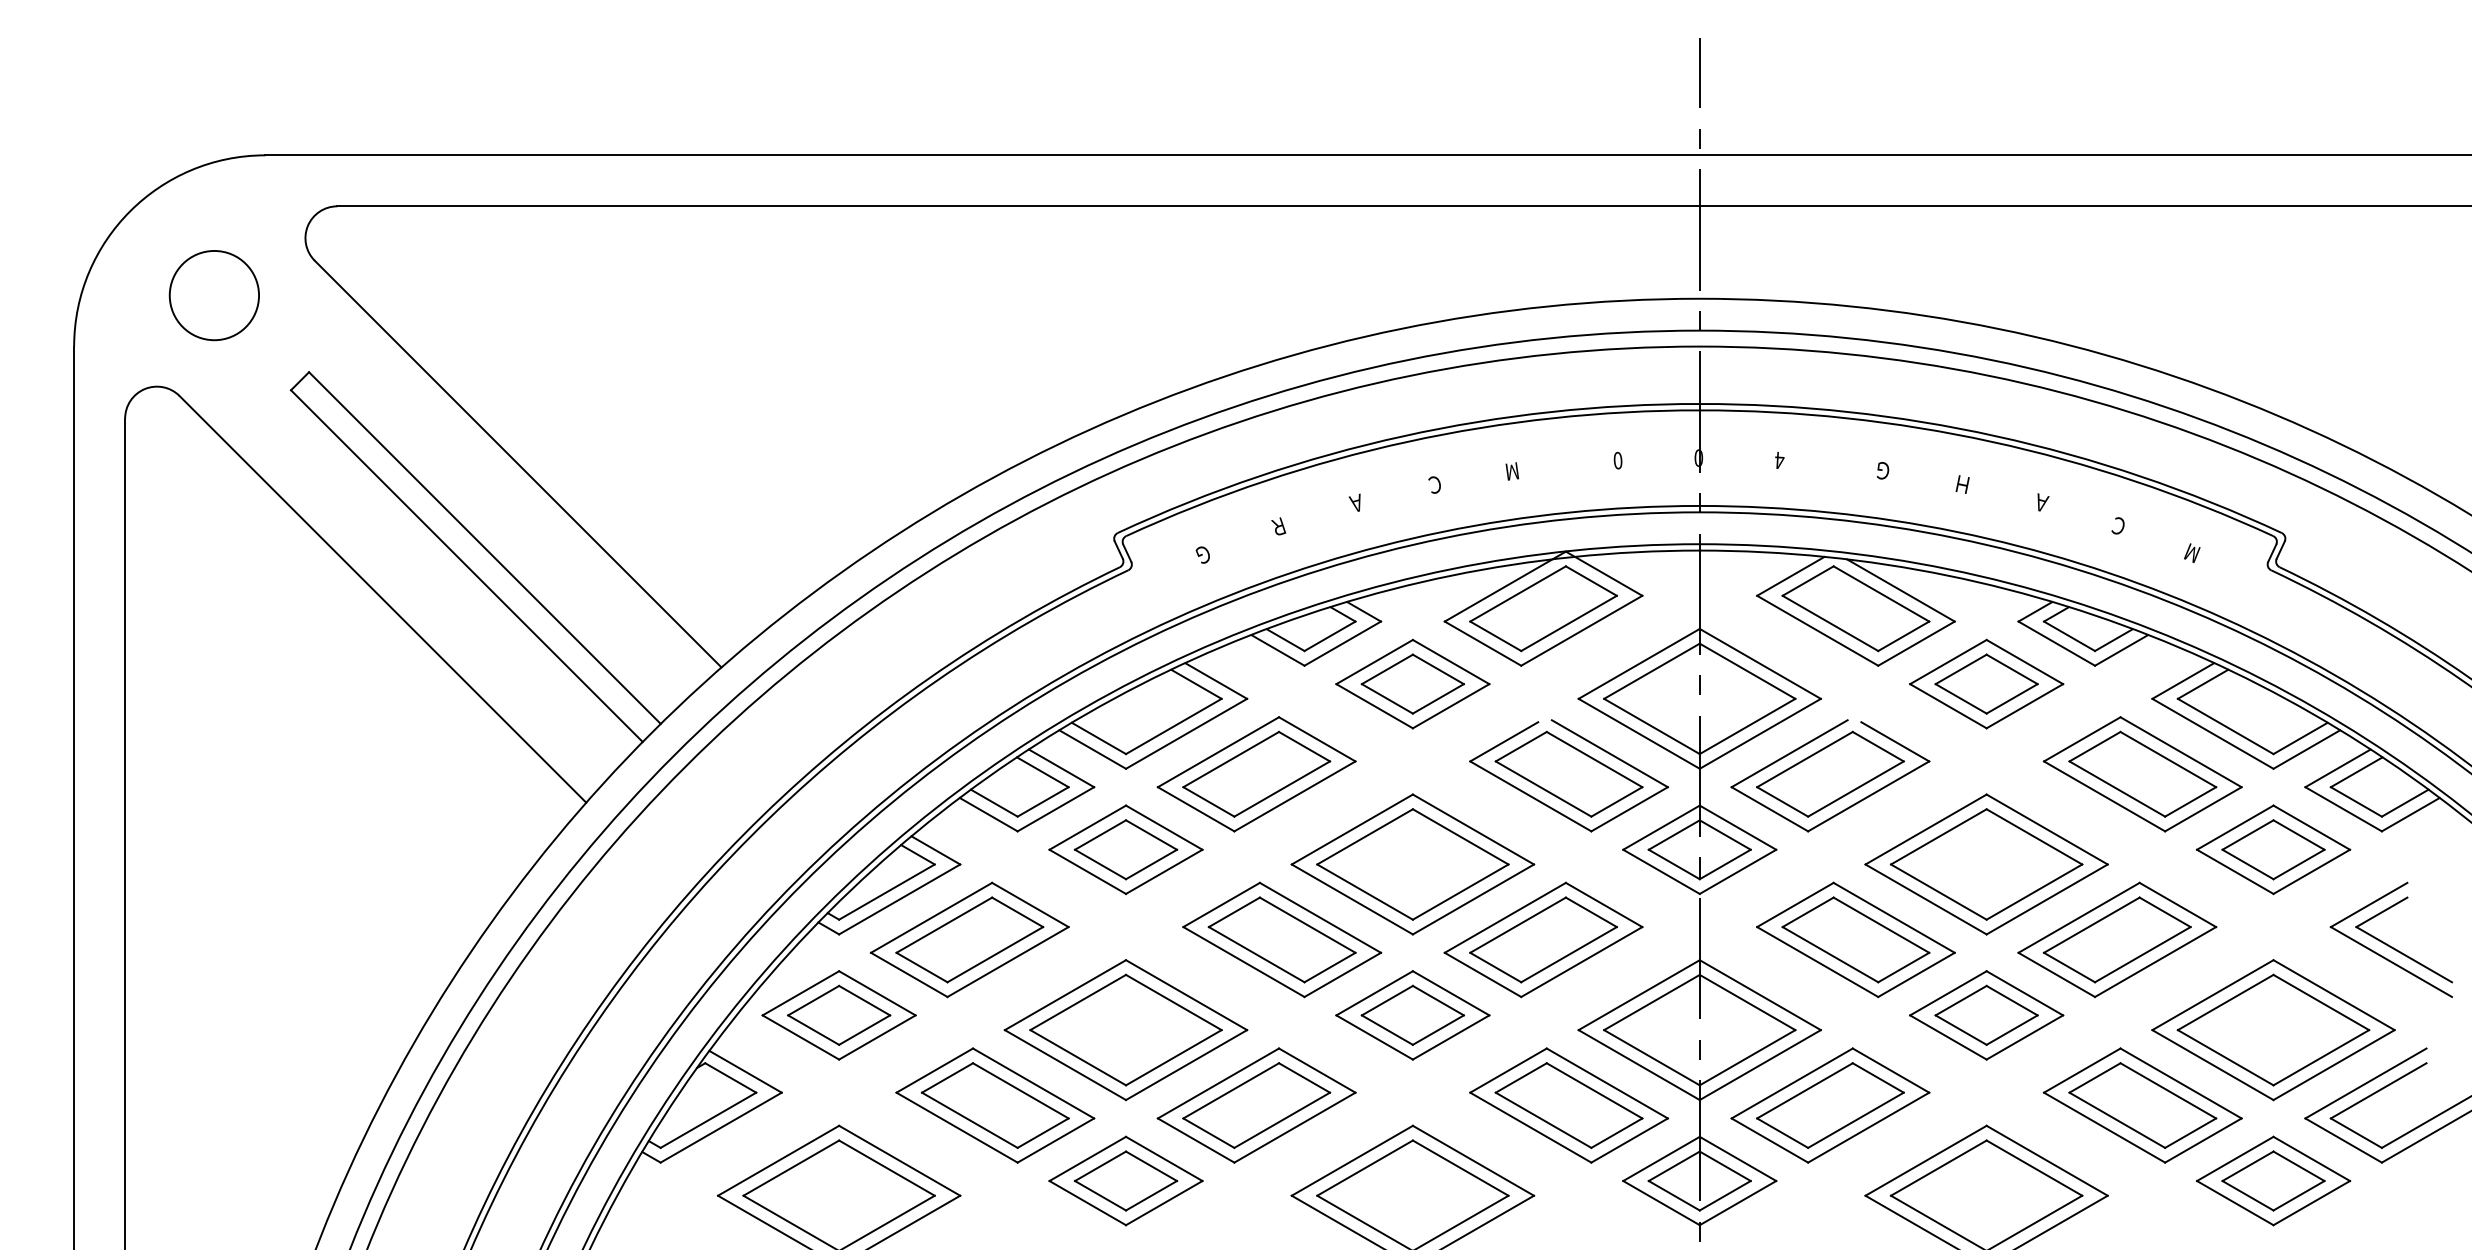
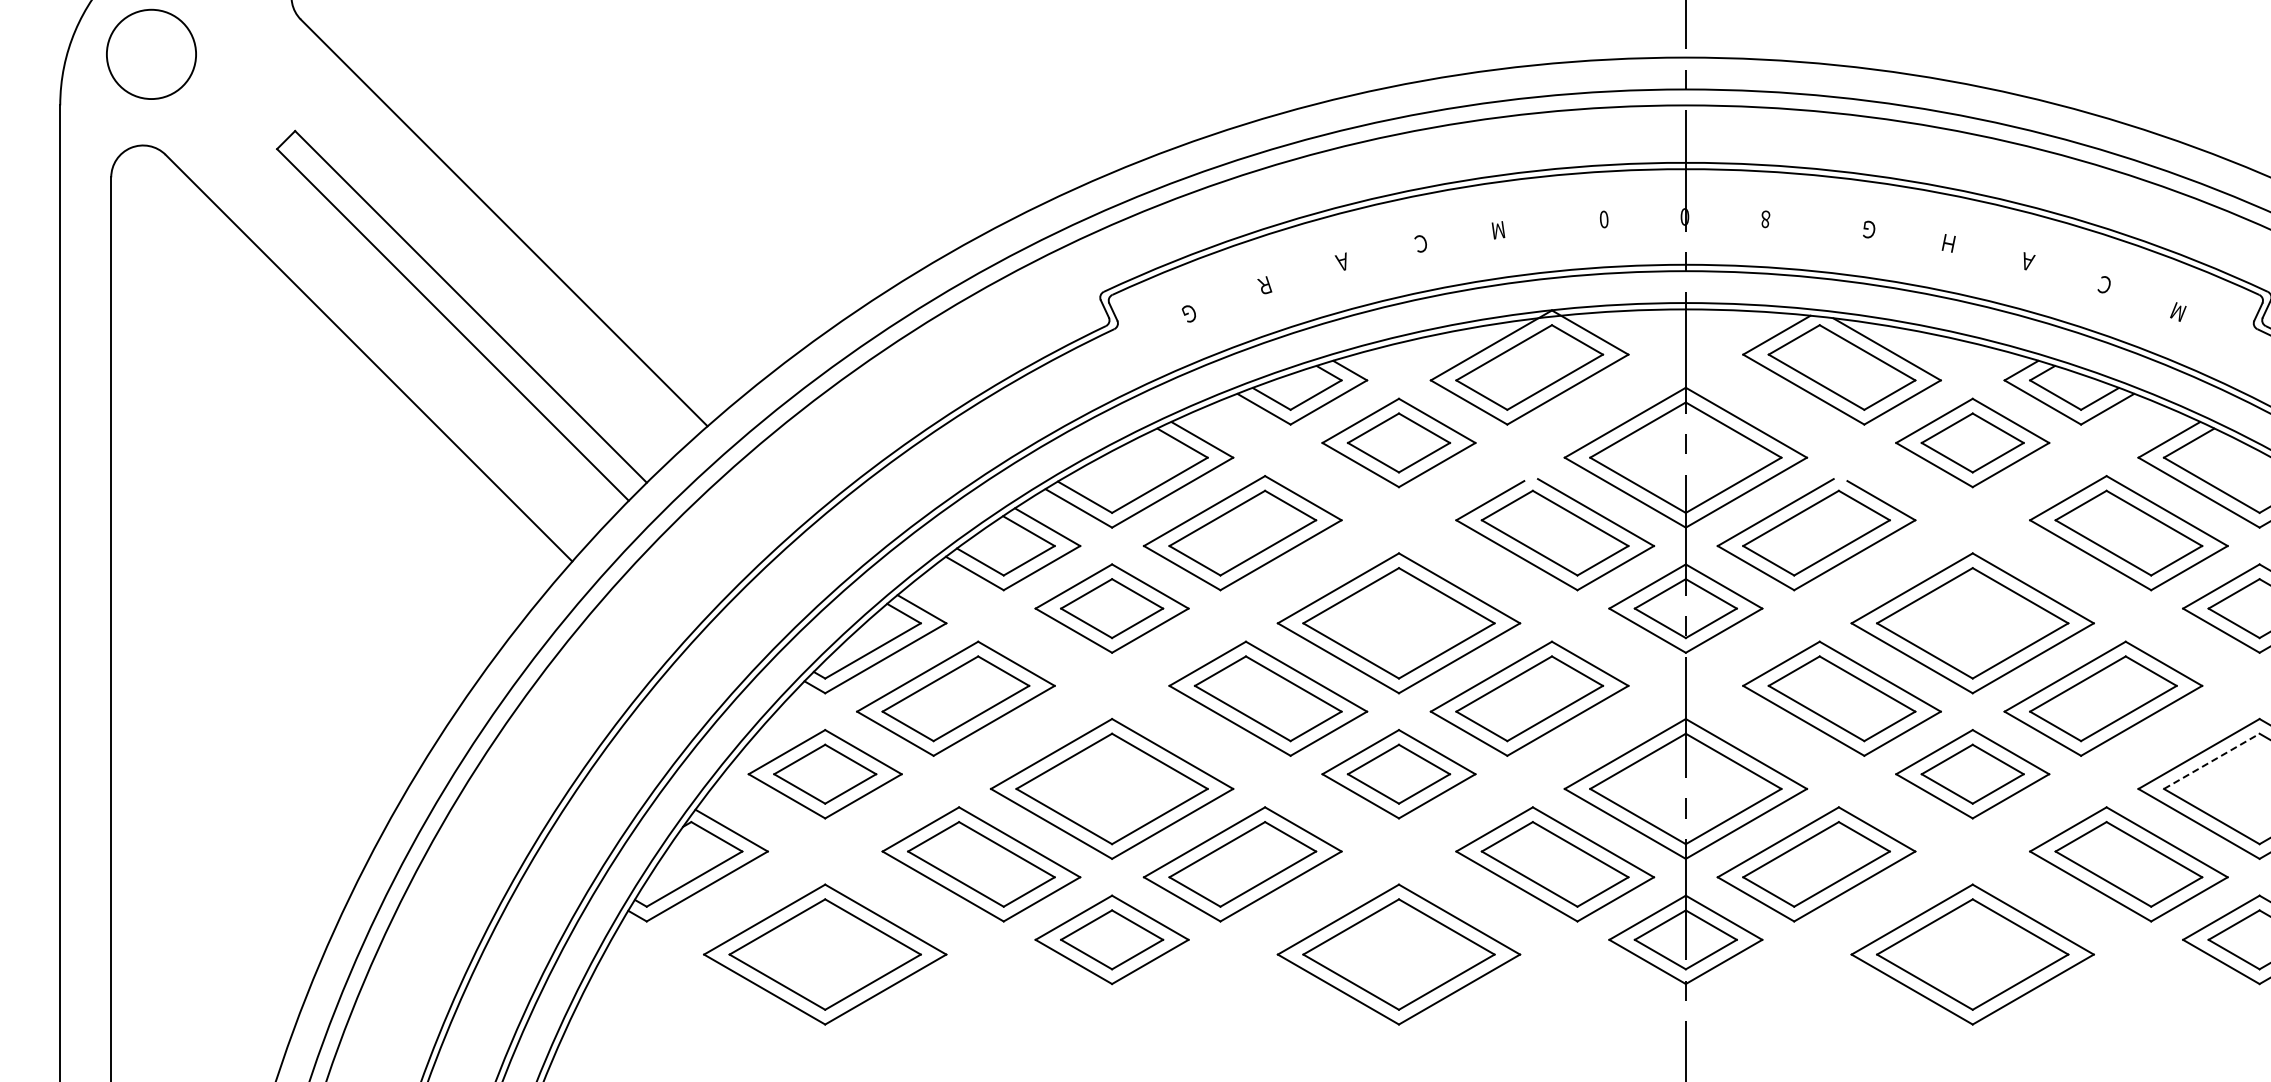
circle: (213, 295) -> (150, 54), moved
text: (1779, 460) -> (1765, 219), 4 -> 8
line: (2226, 1002) -> (2212, 761), solid -> dashed

